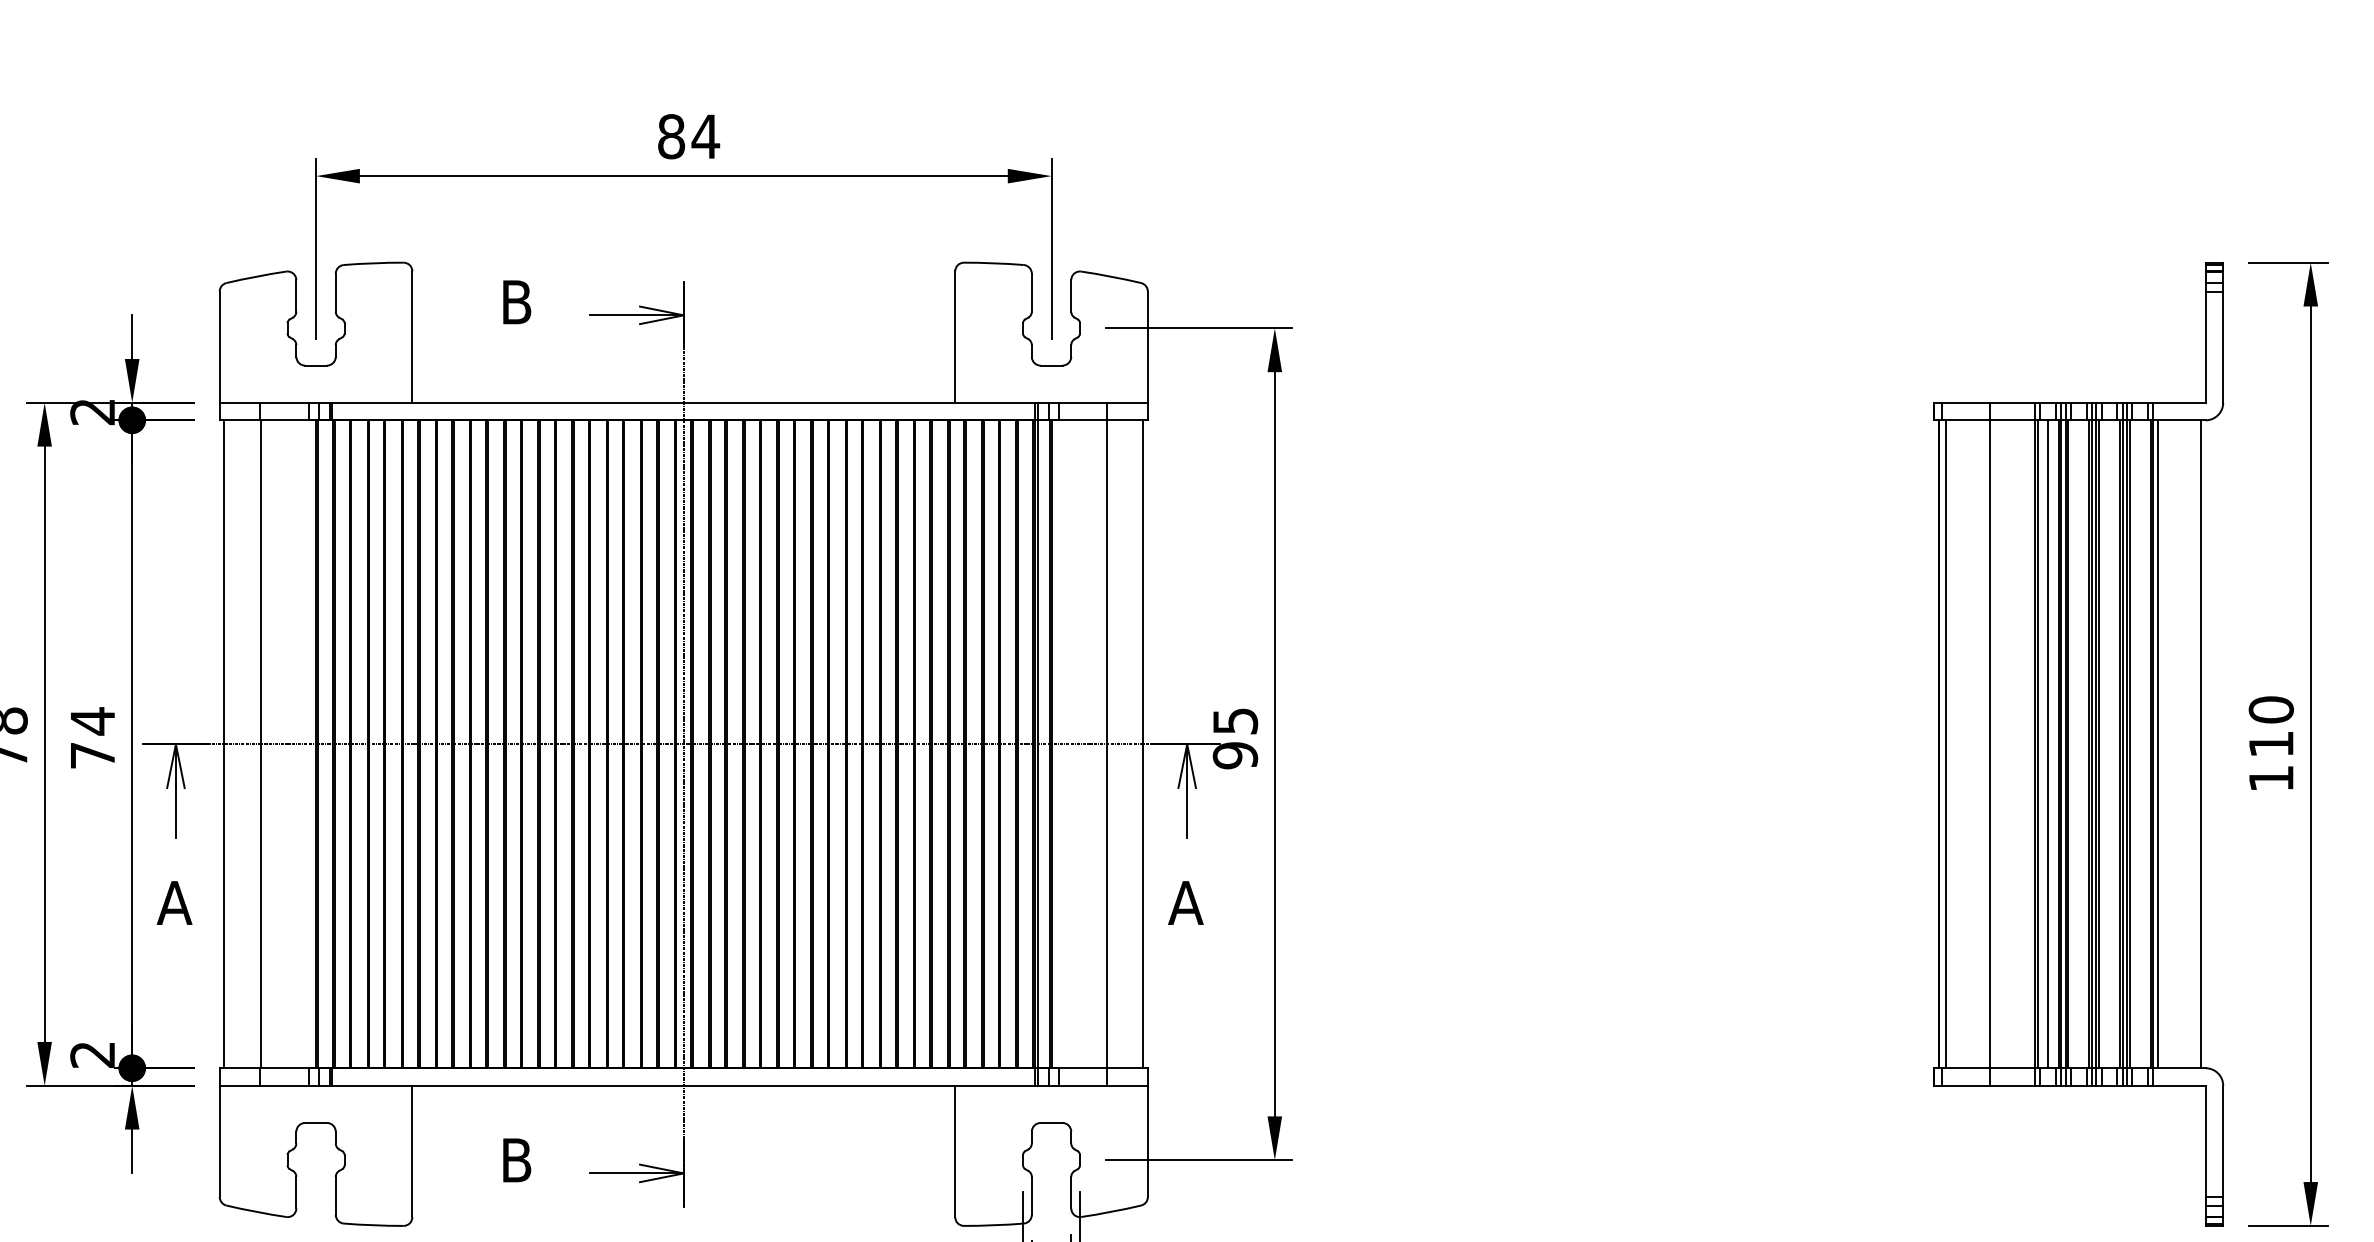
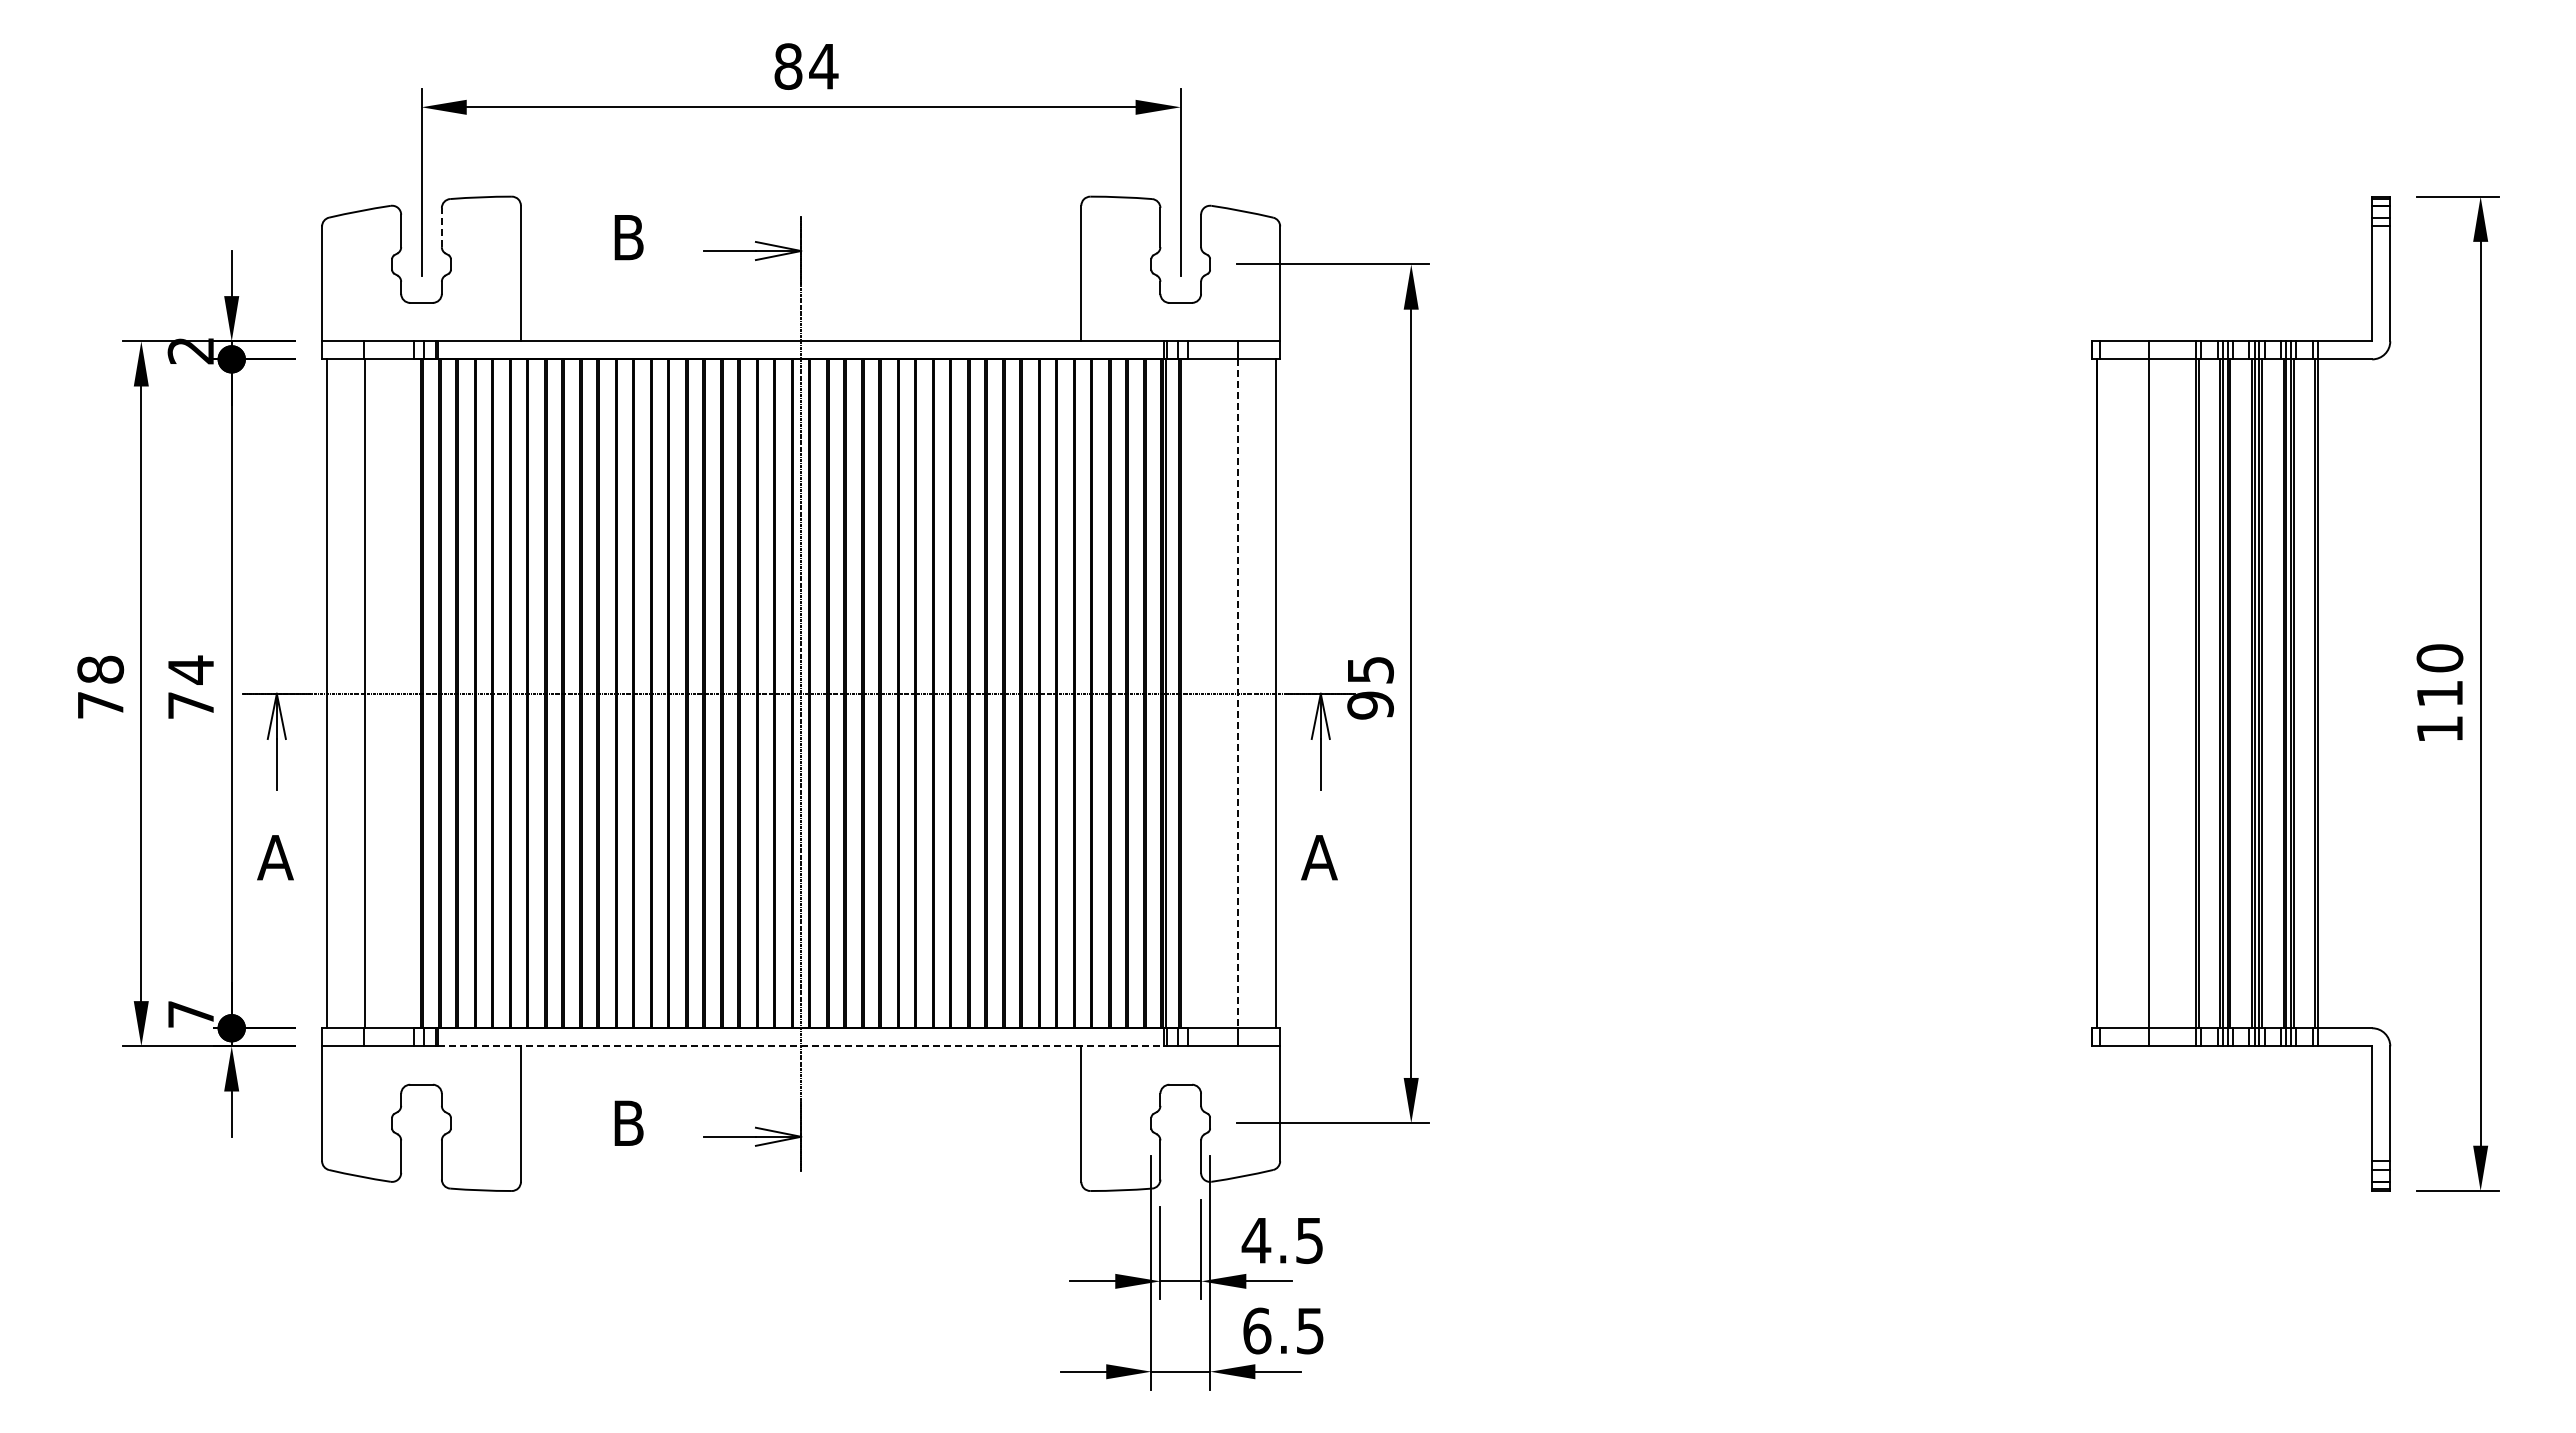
line: (335, 292) -> (441, 227), solid -> dashed
line: (1946, 743) -> (2104, 693), removed
line: (2048, 743) -> (2209, 693), removed
line: (2157, 743) -> (2322, 693), removed
line: (2201, 743) -> (2367, 693), removed
line: (1106, 744) -> (1237, 694), solid -> dashed
text: (92, 1054) -> (190, 1014), 2 -> 7
line: (684, 1085) -> (801, 1046), solid -> dashed

